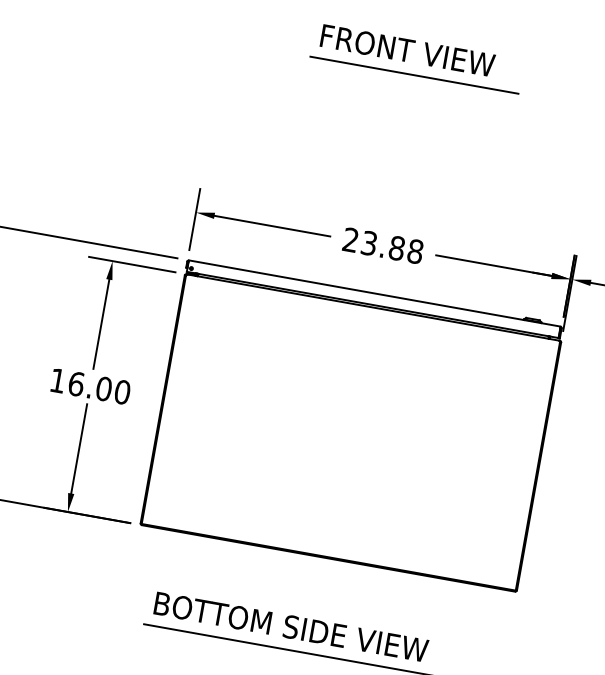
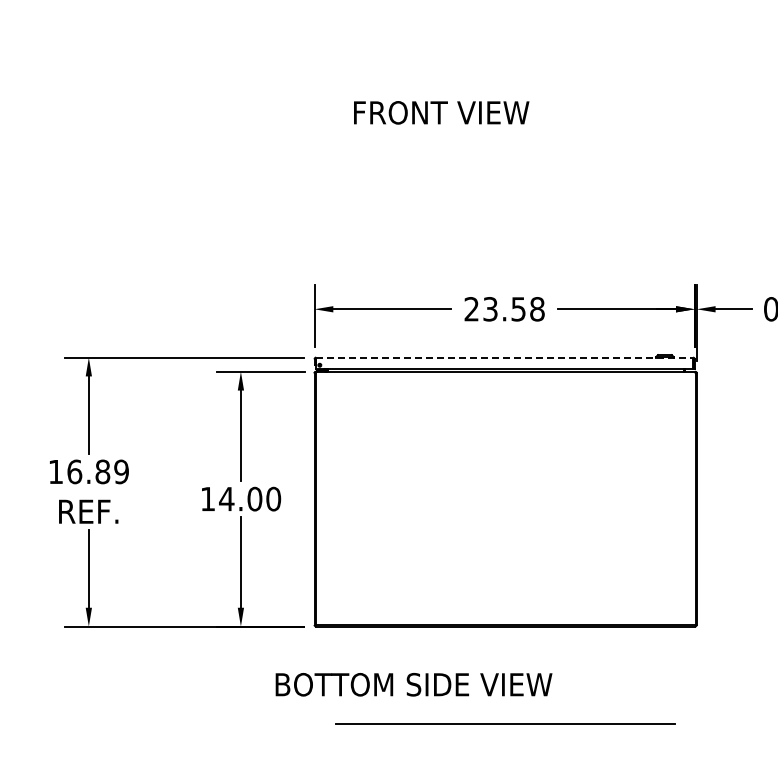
text: (407, 50) -> (441, 112), moved
line: (414, 74) -> (505, 135), removed
text: (396, 248) -> (518, 309), 23.88 -> 23.58
line: (375, 293) -> (505, 357), solid -> dashed
text: (76, 383) -> (226, 498), 16.00 -> 14.00
text: (290, 626) -> (413, 684), moved

